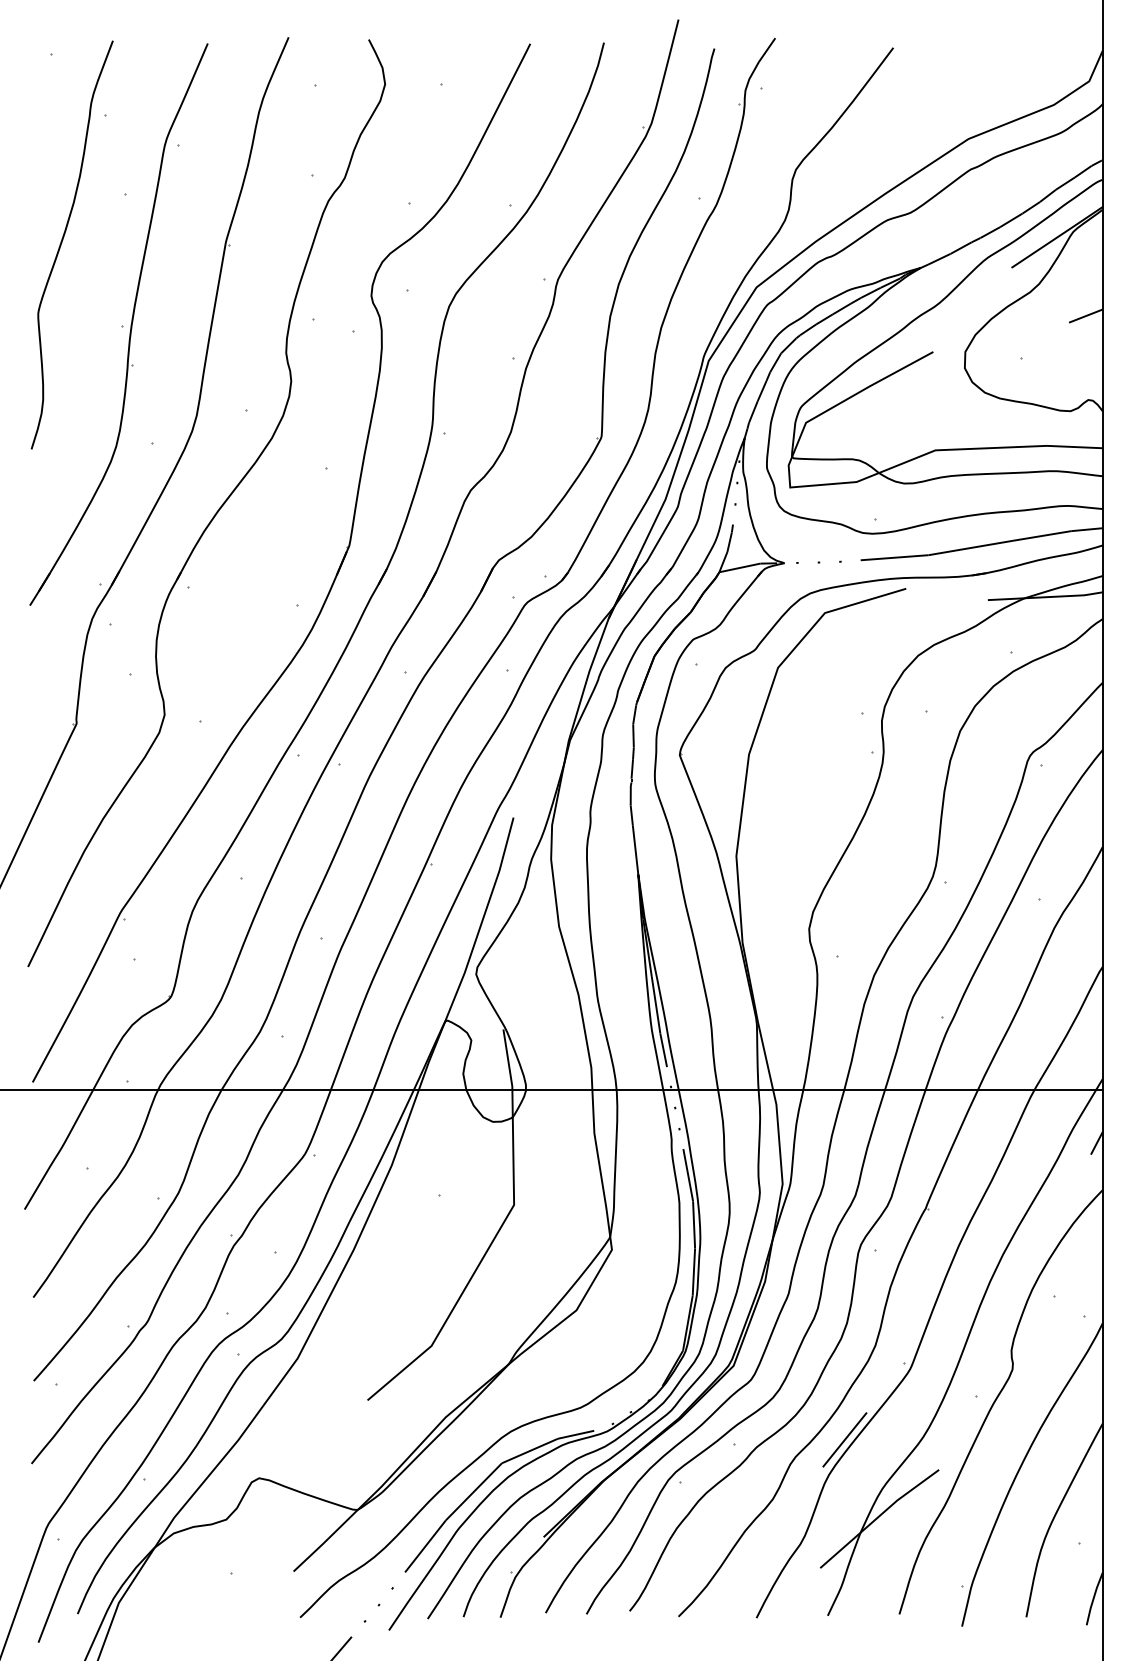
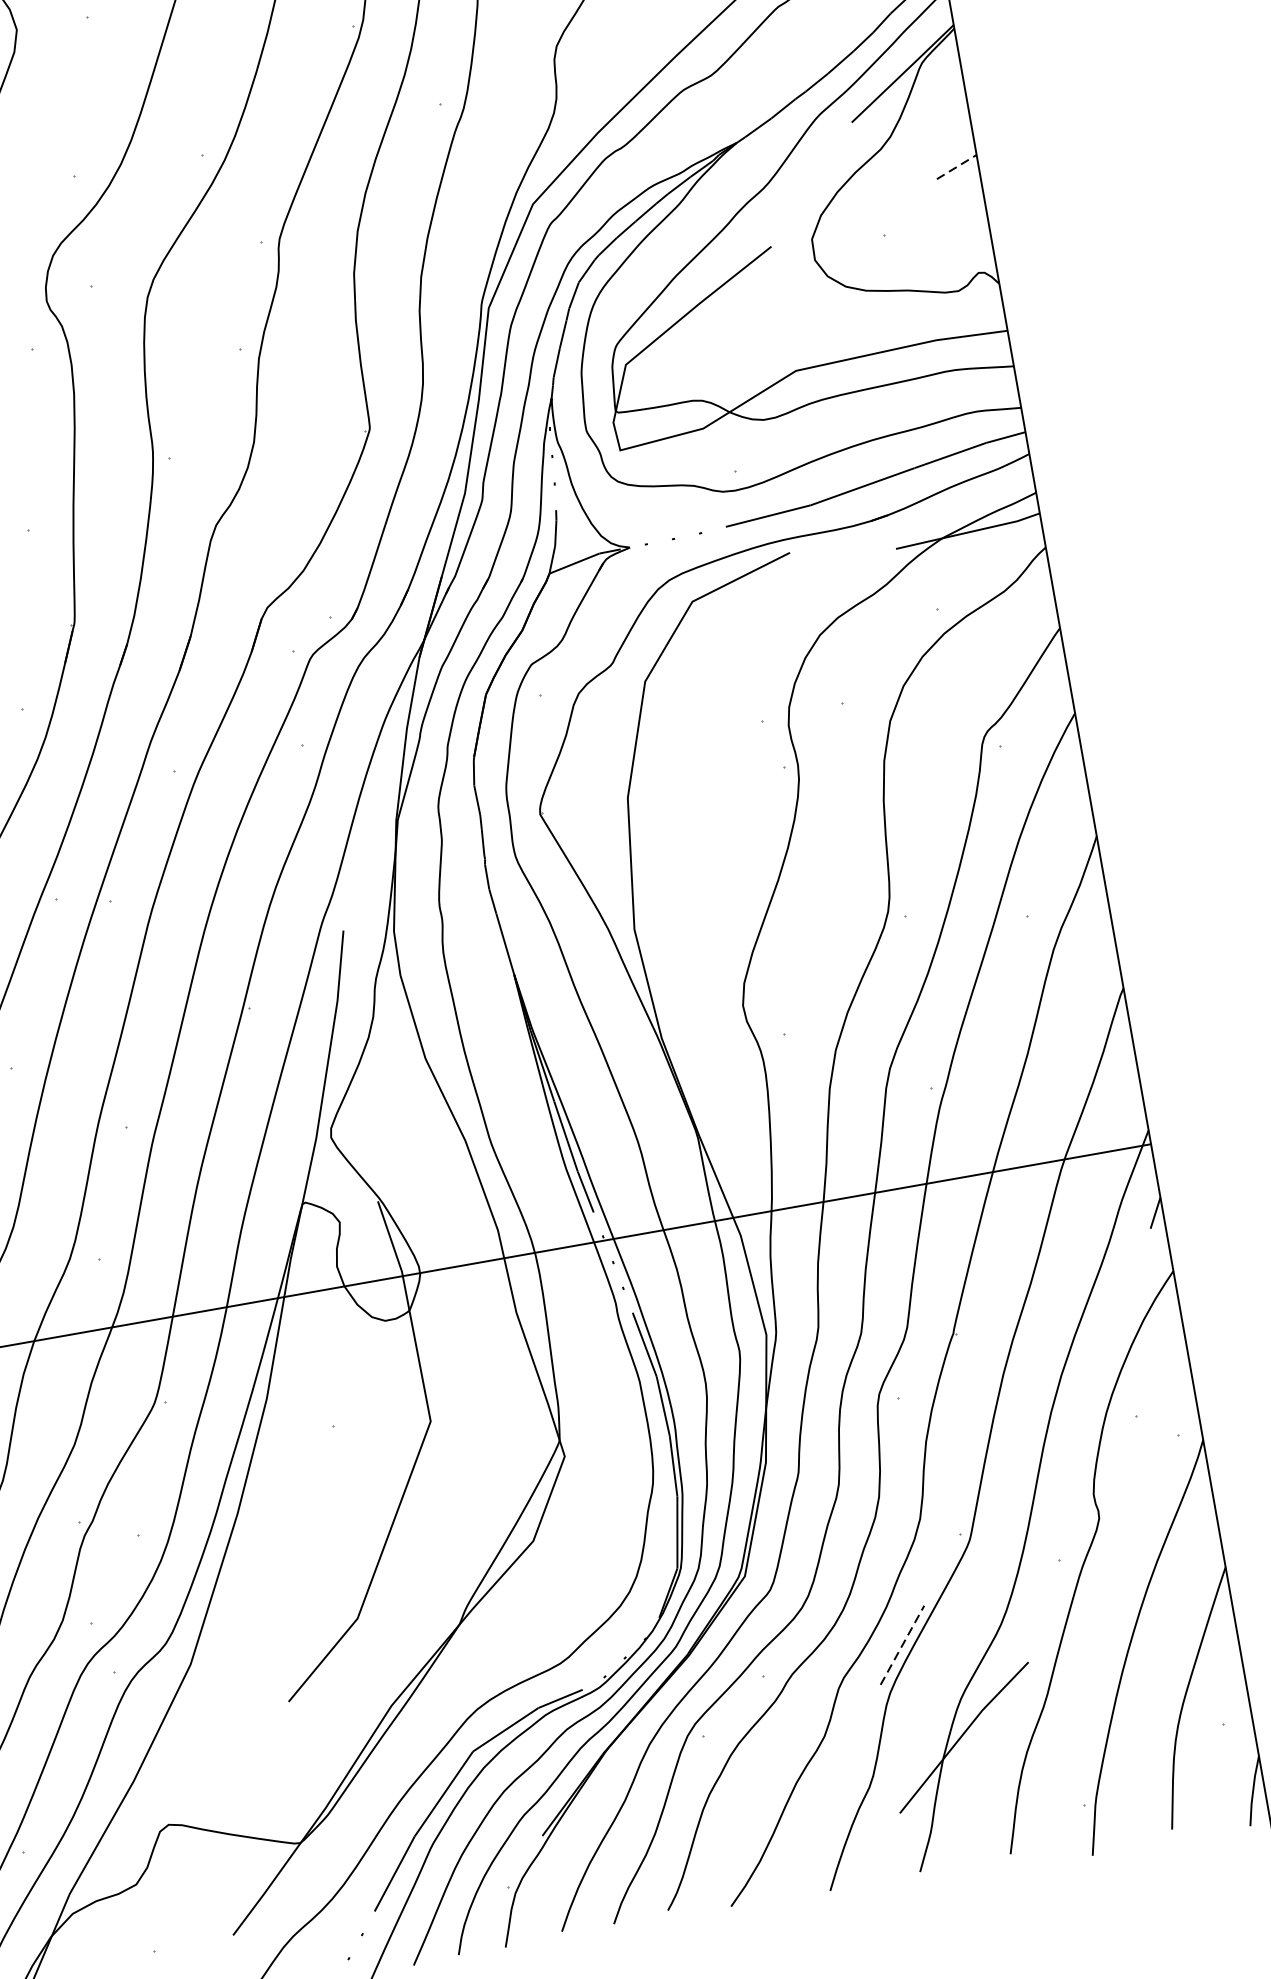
line: (1086, 315) -> (957, 166), solid -> dashed
line: (845, 1439) -> (903, 1644), solid -> dashed

